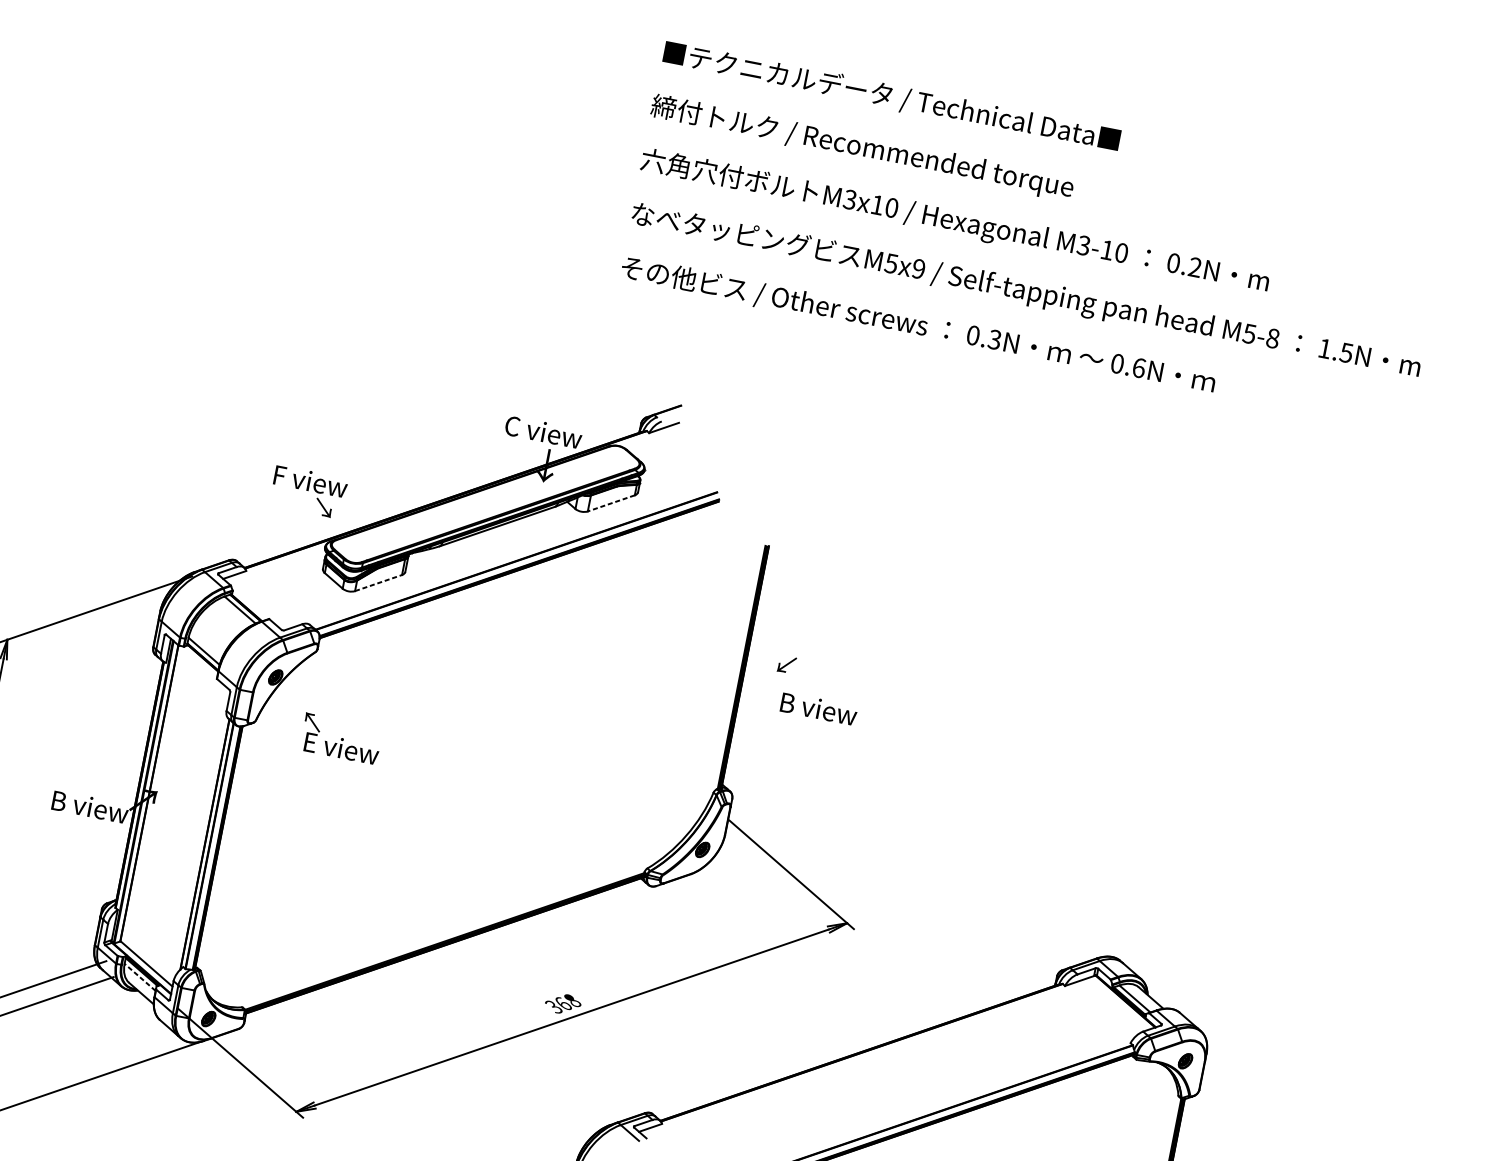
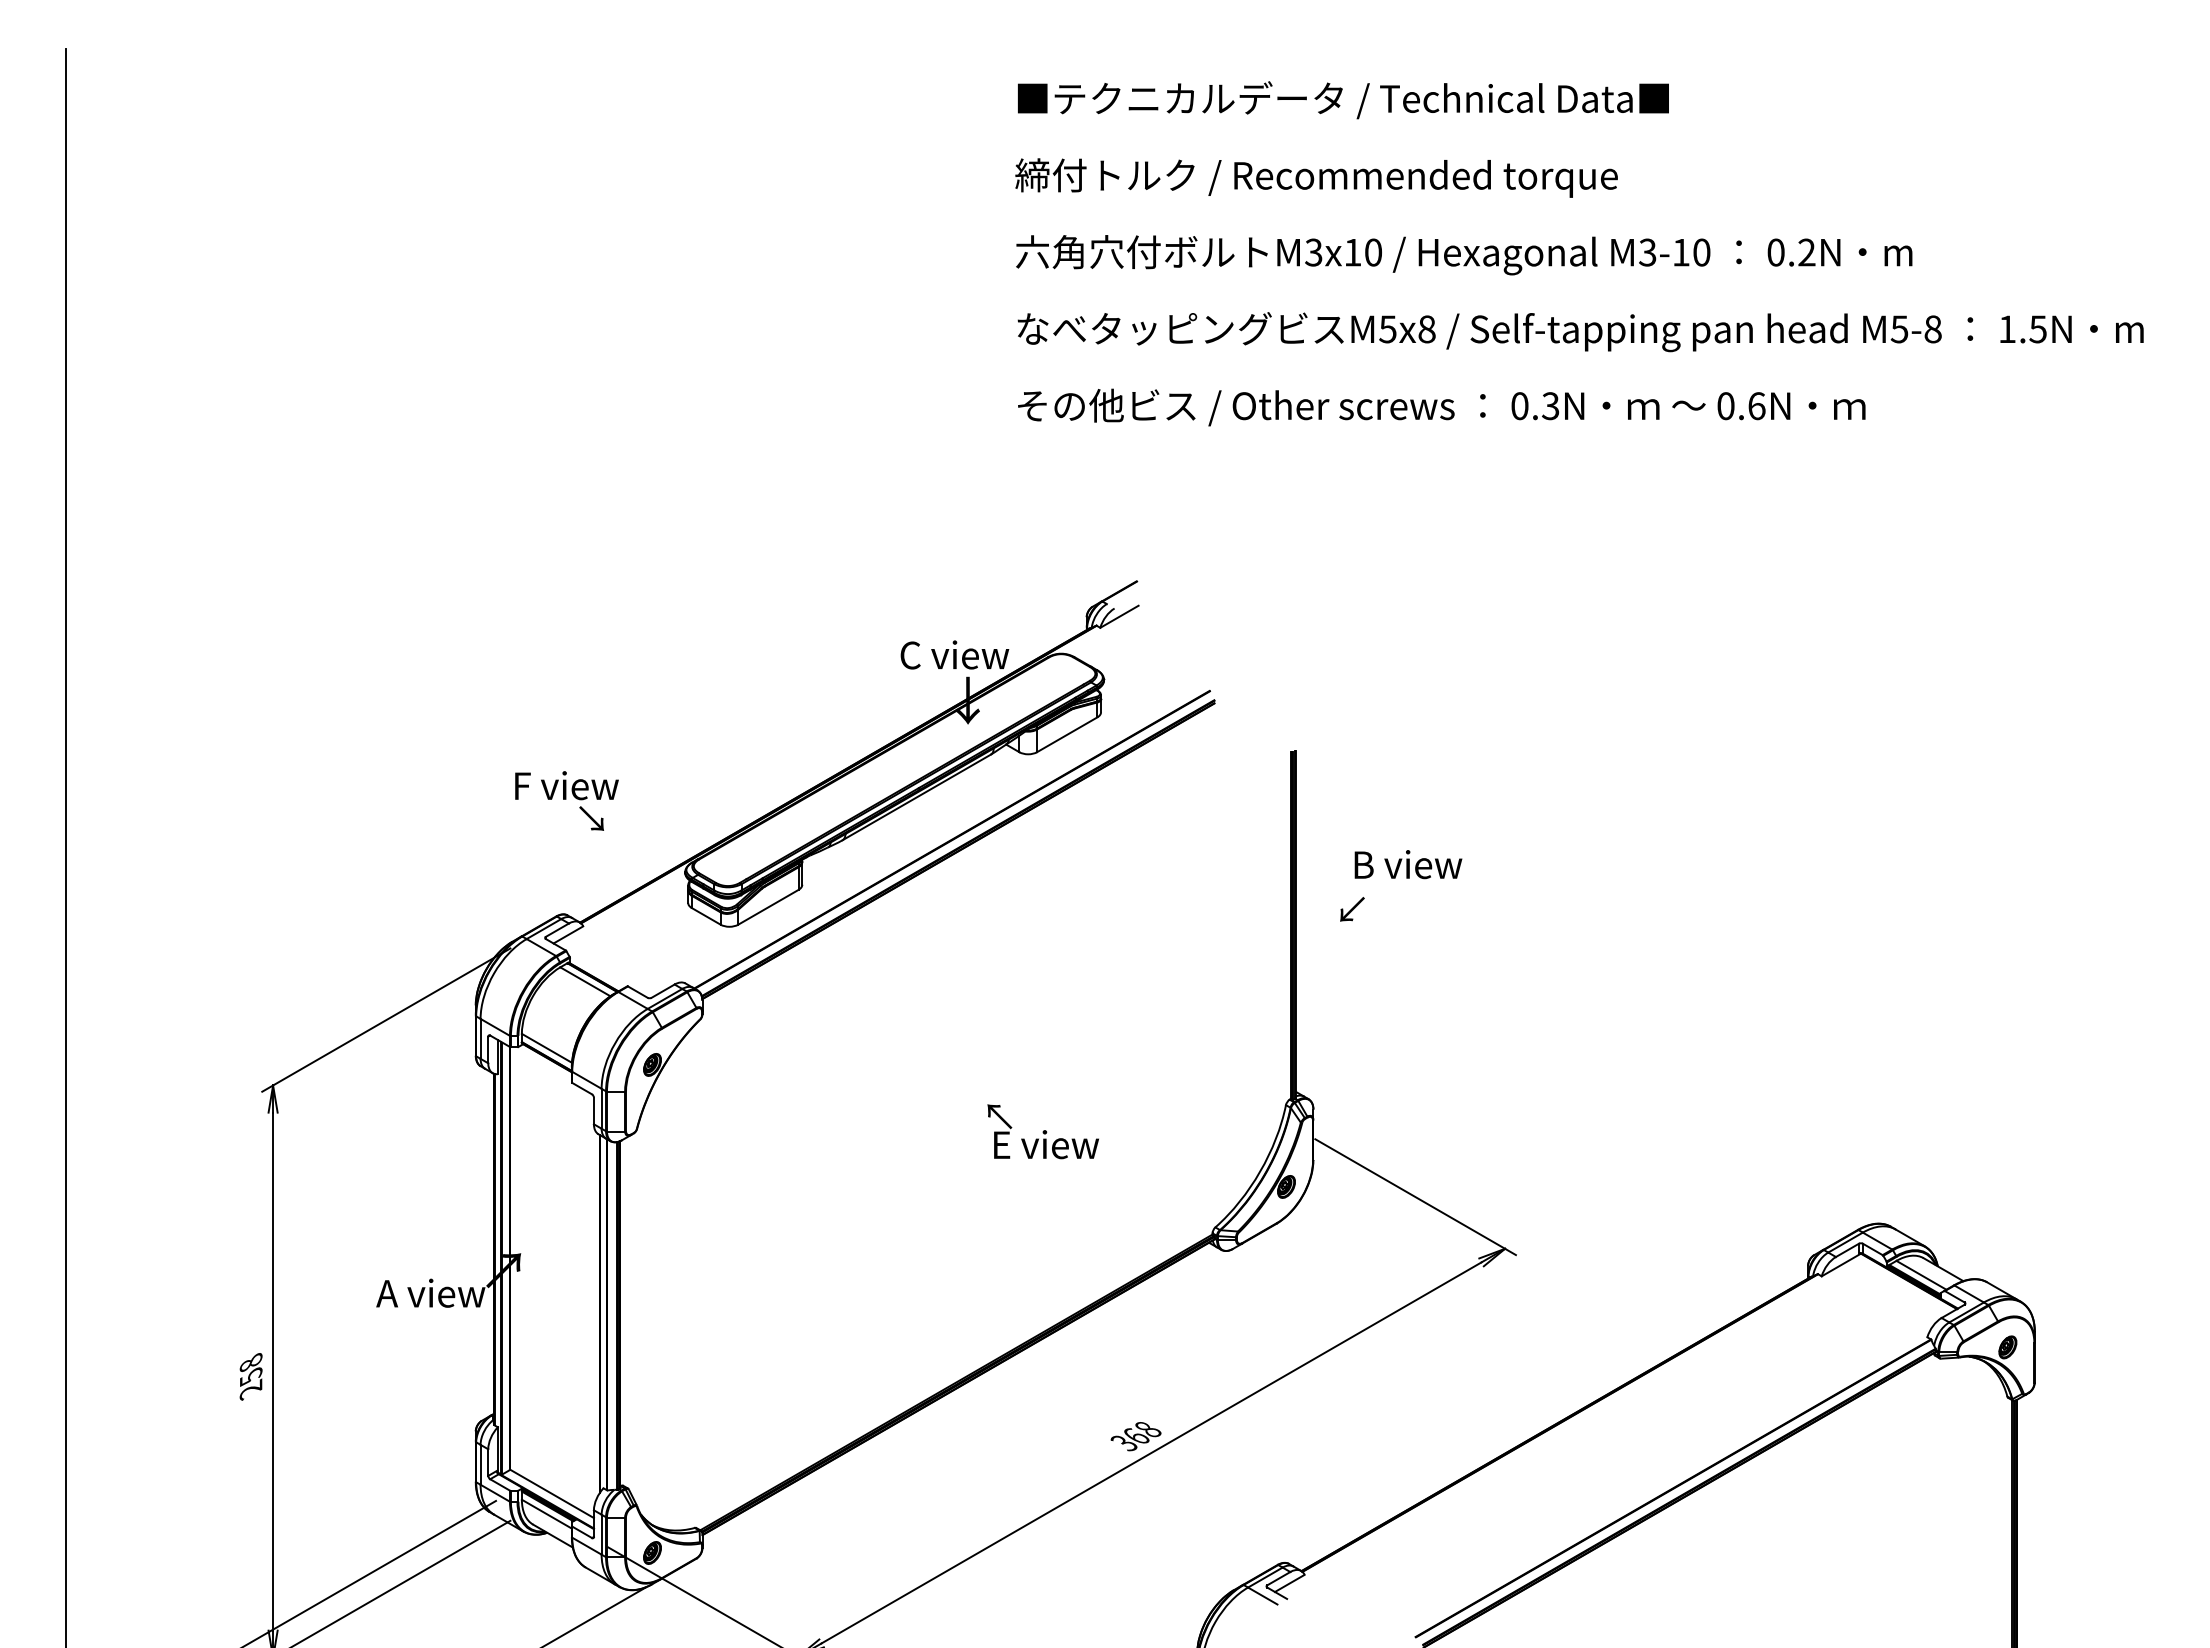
text: (918, 269) -> (1426, 329), M5x9 -> M5x8
text: (308, 491) -> (566, 800), moved
line: (611, 503) -> (1067, 734), dashed -> solid
line: (378, 583) -> (768, 907), dashed -> solid
text: (819, 708) -> (1408, 864), moved
text: (340, 738) -> (1042, 1131), moved
text: (89, 806) -> (431, 1292), B view -> A view
line: (139, 977) -> (546, 1514), dashed -> solid

